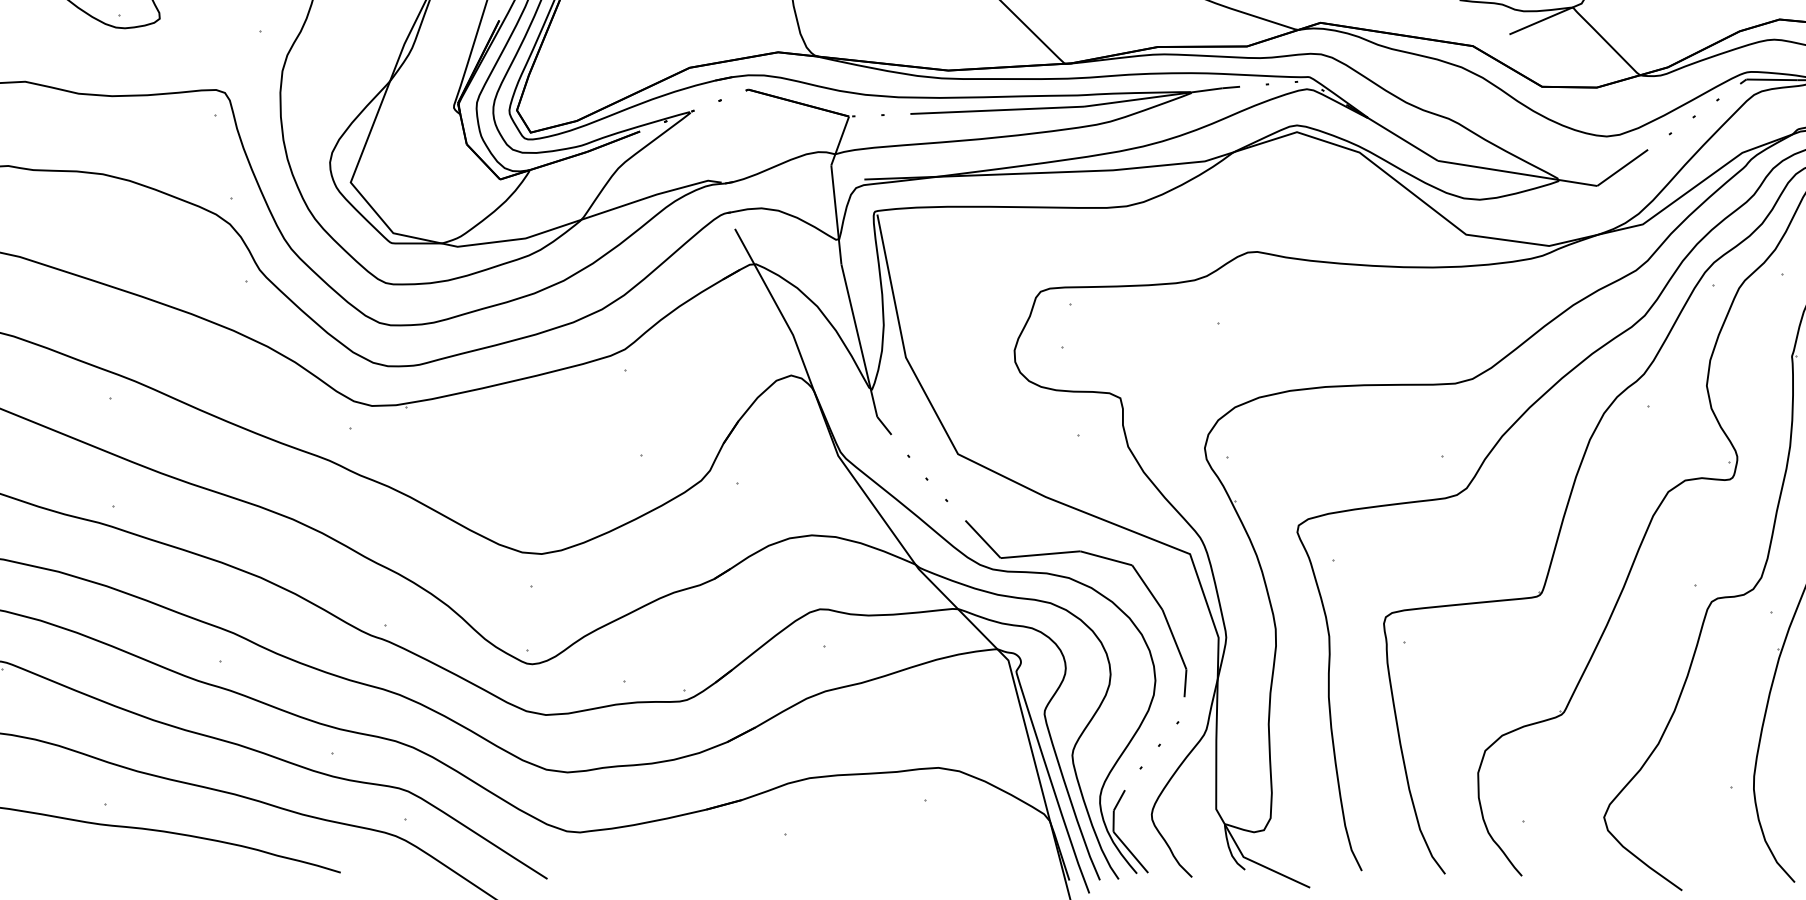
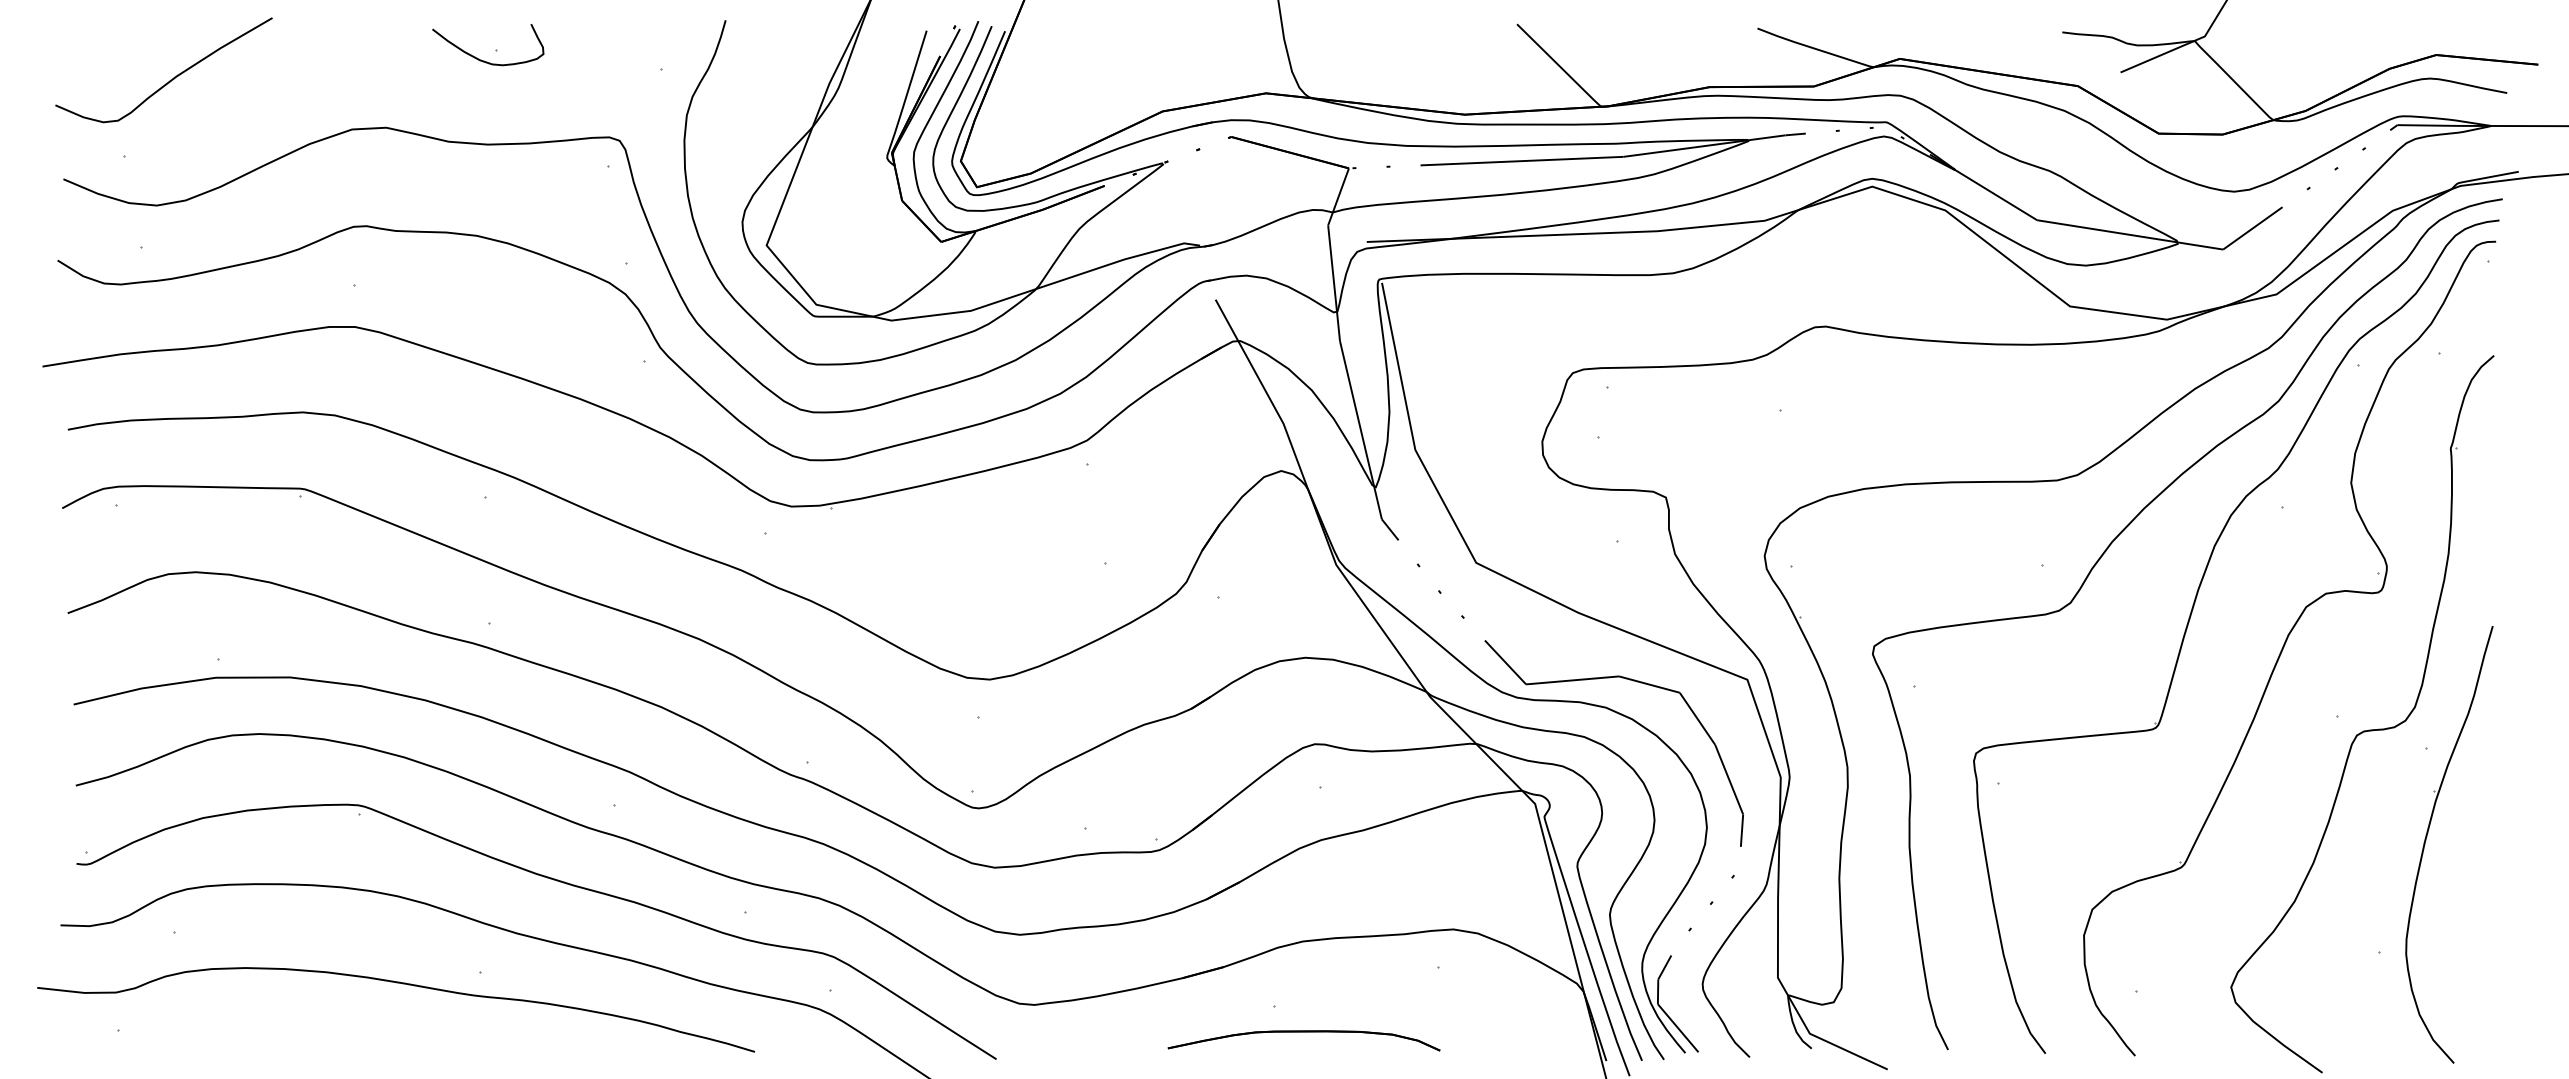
part: (810, 856) -> (1303, 1032), added

